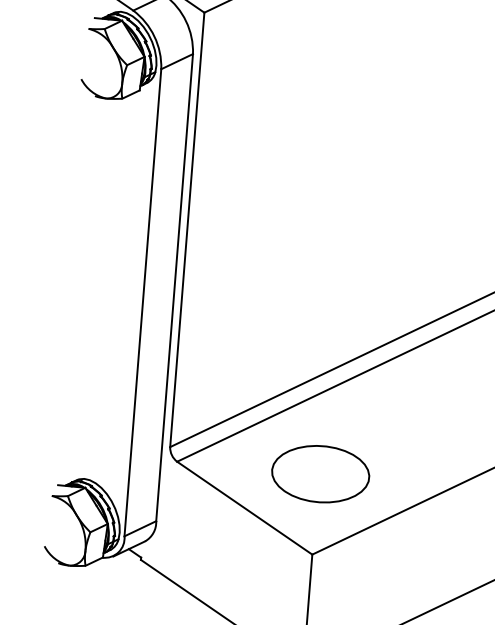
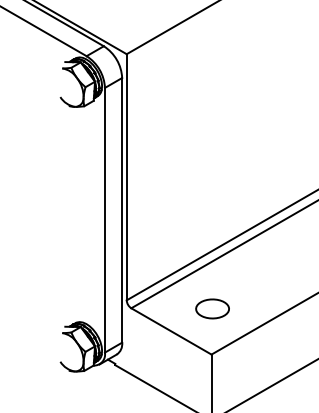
part: (320, 473) -> (212, 308), size x0.6

